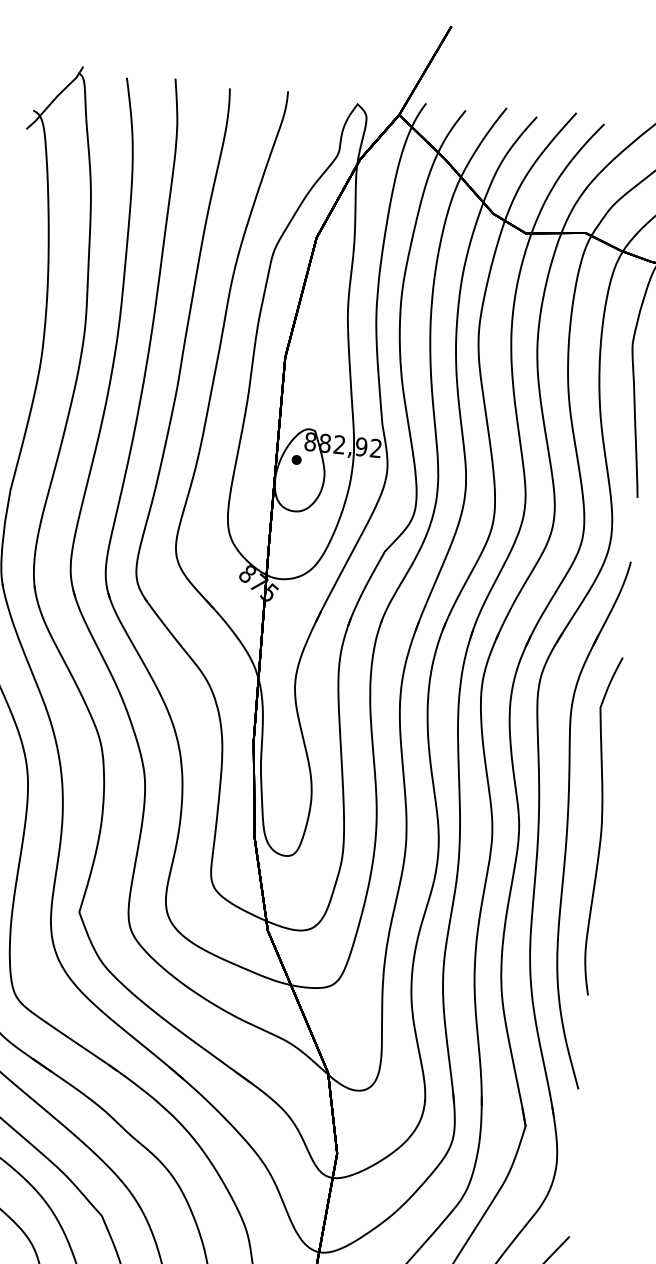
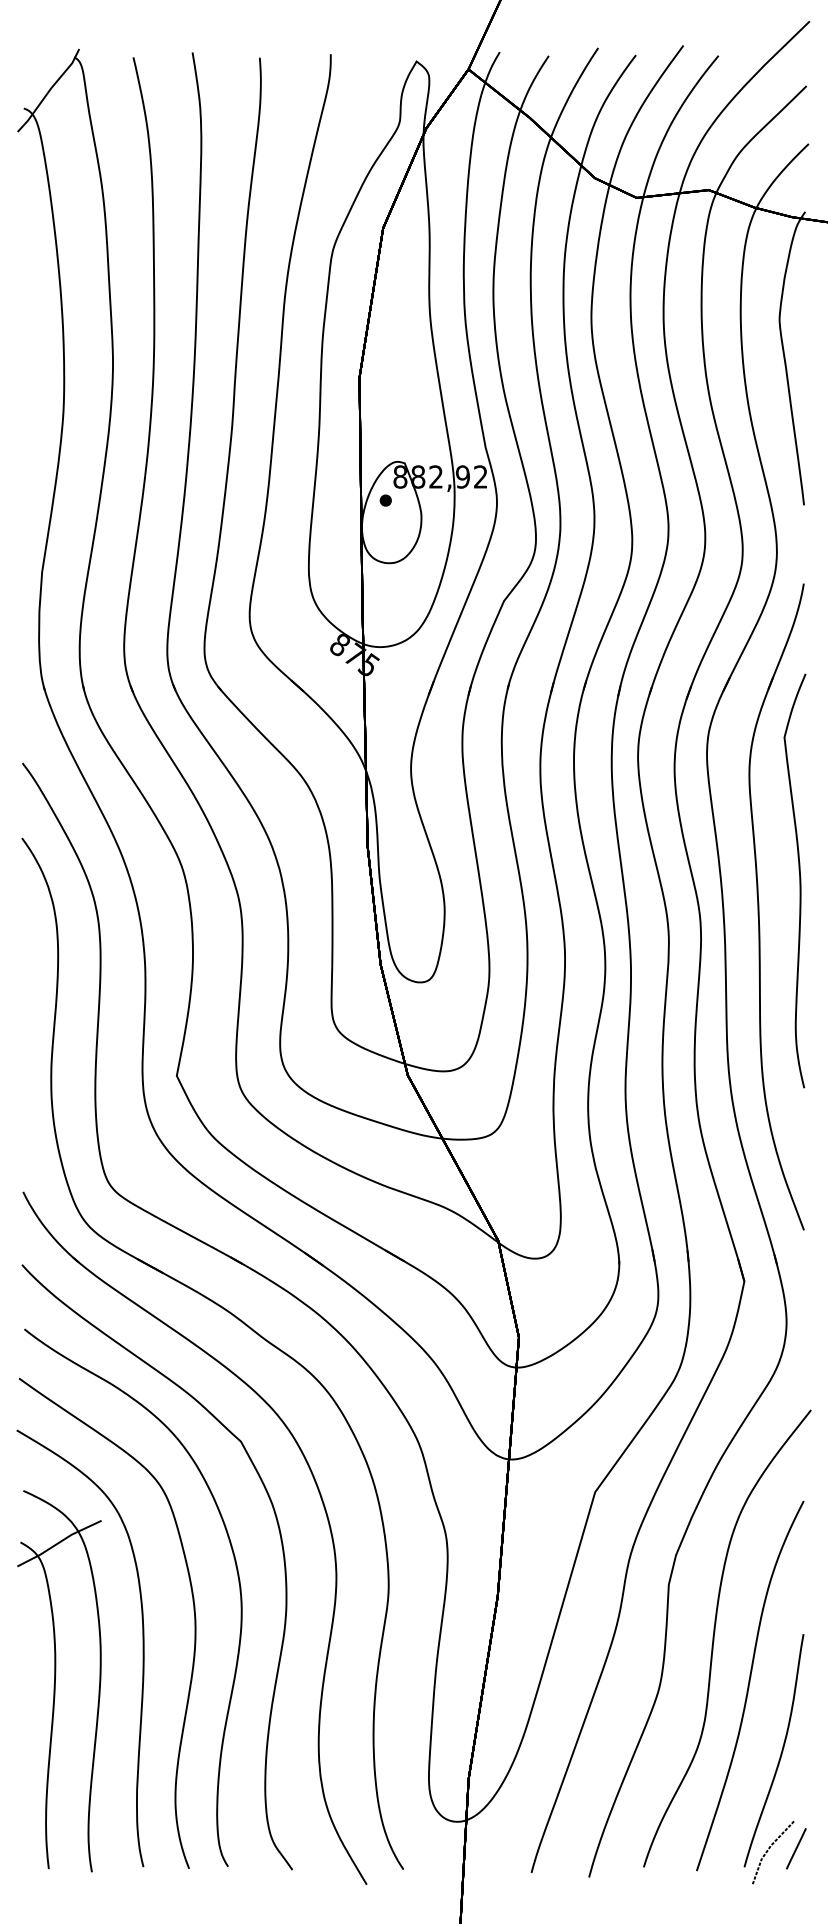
part: (596, 825) -> (794, 880), moved

